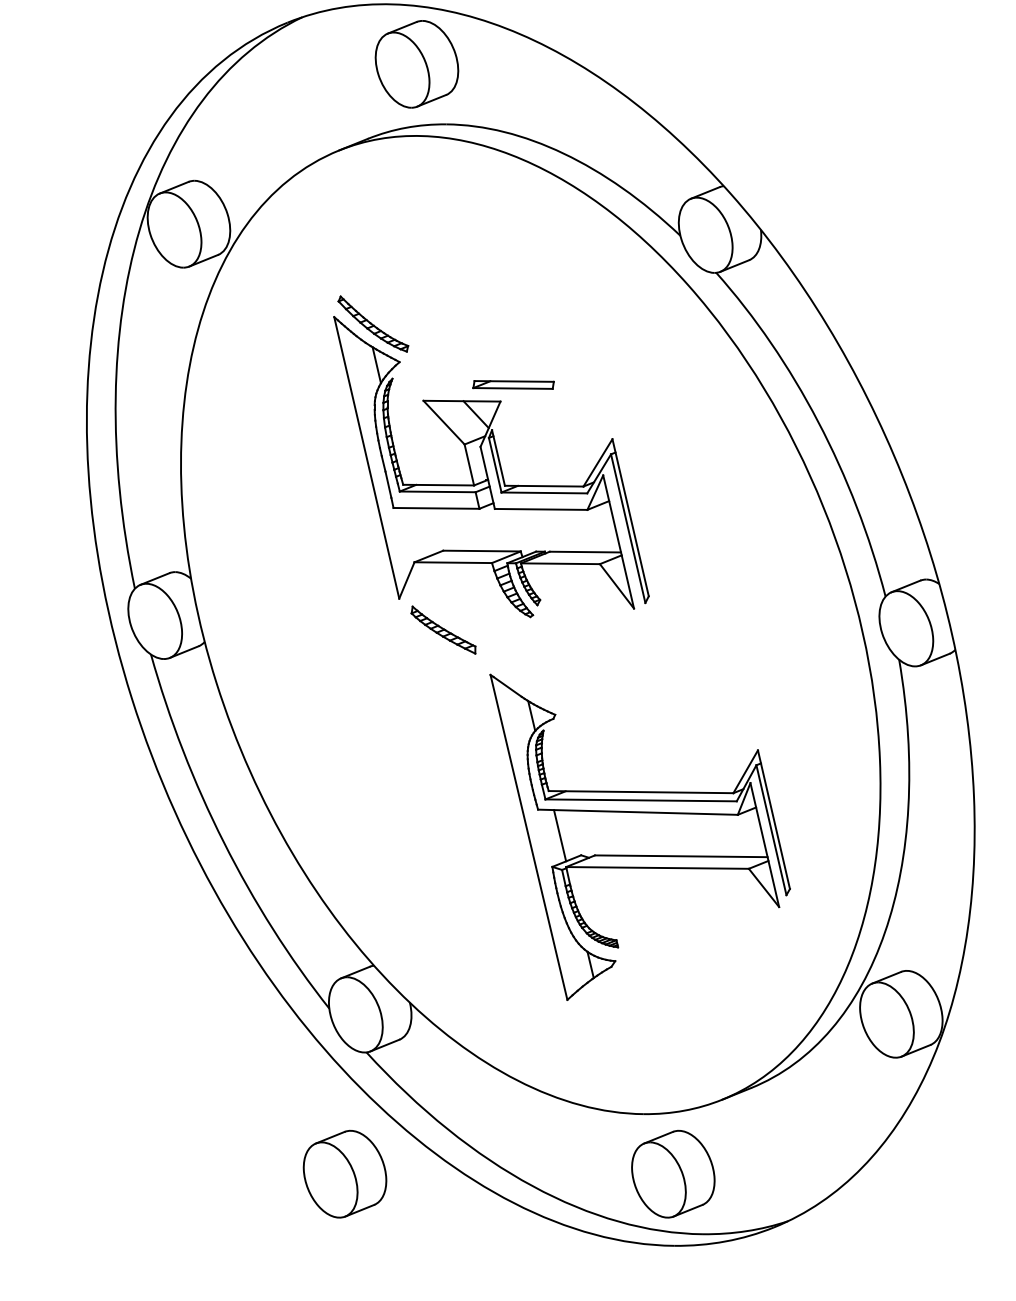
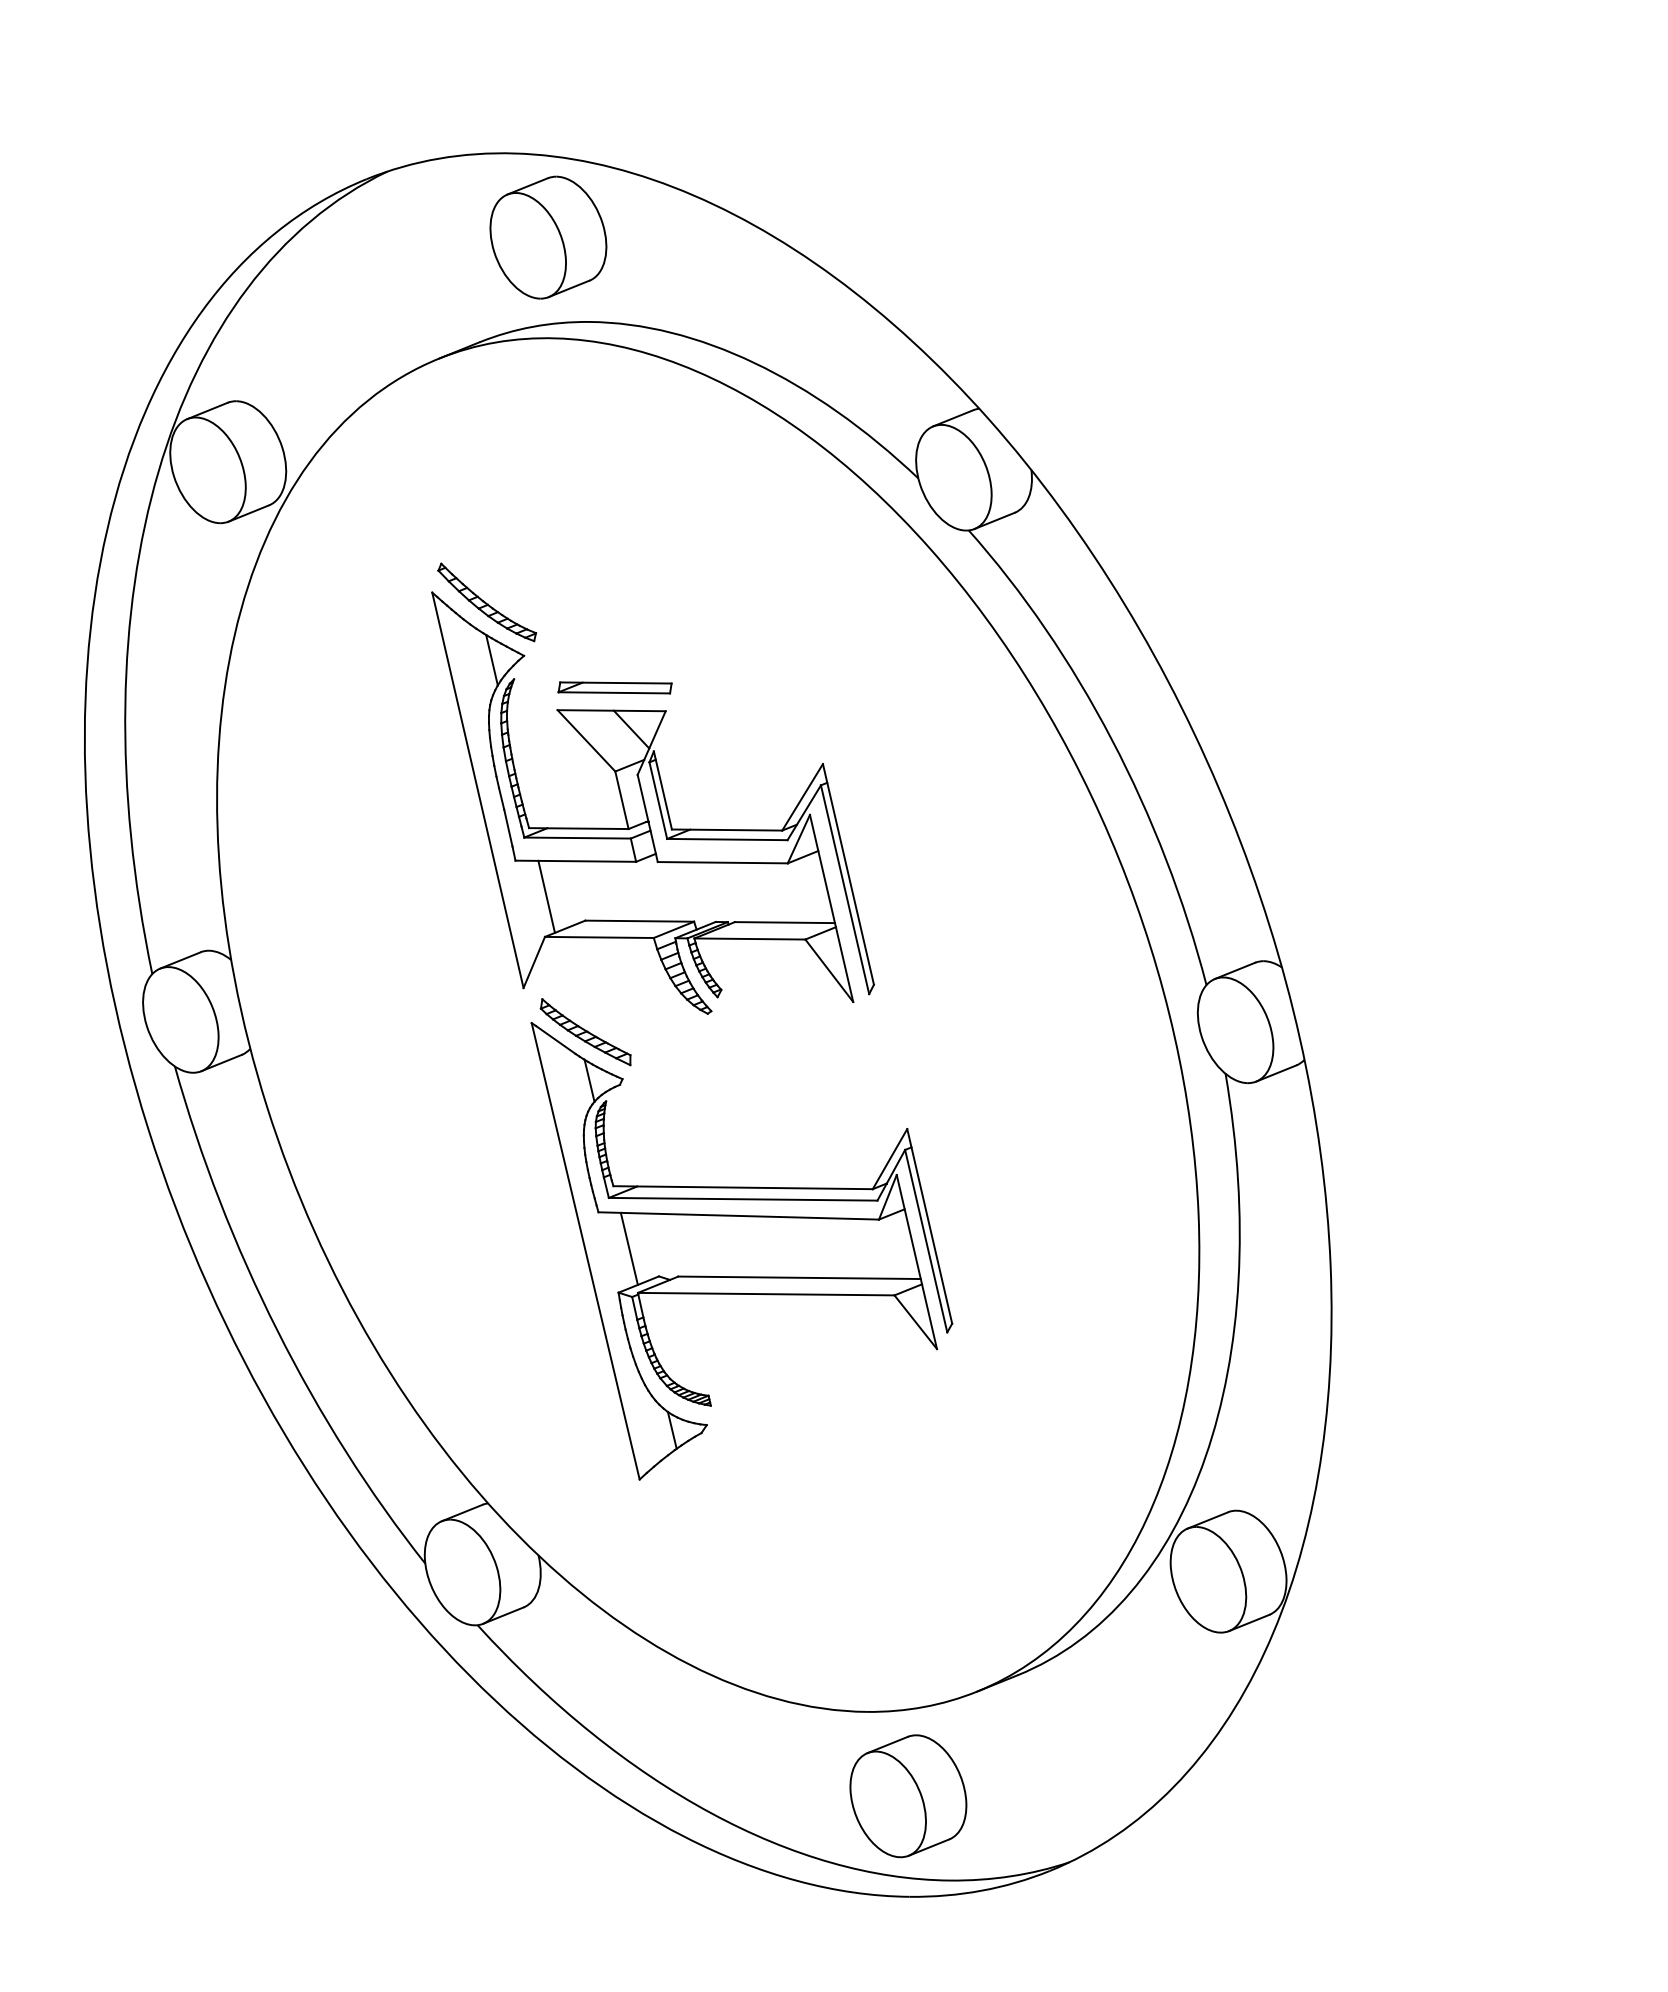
part: (513, 384) -> (614, 687), moved
line: (415, 533) -> (546, 896), added
part: (639, 837) -> (741, 1251), moved
part: (345, 1174) -> (447, 1796), removed

